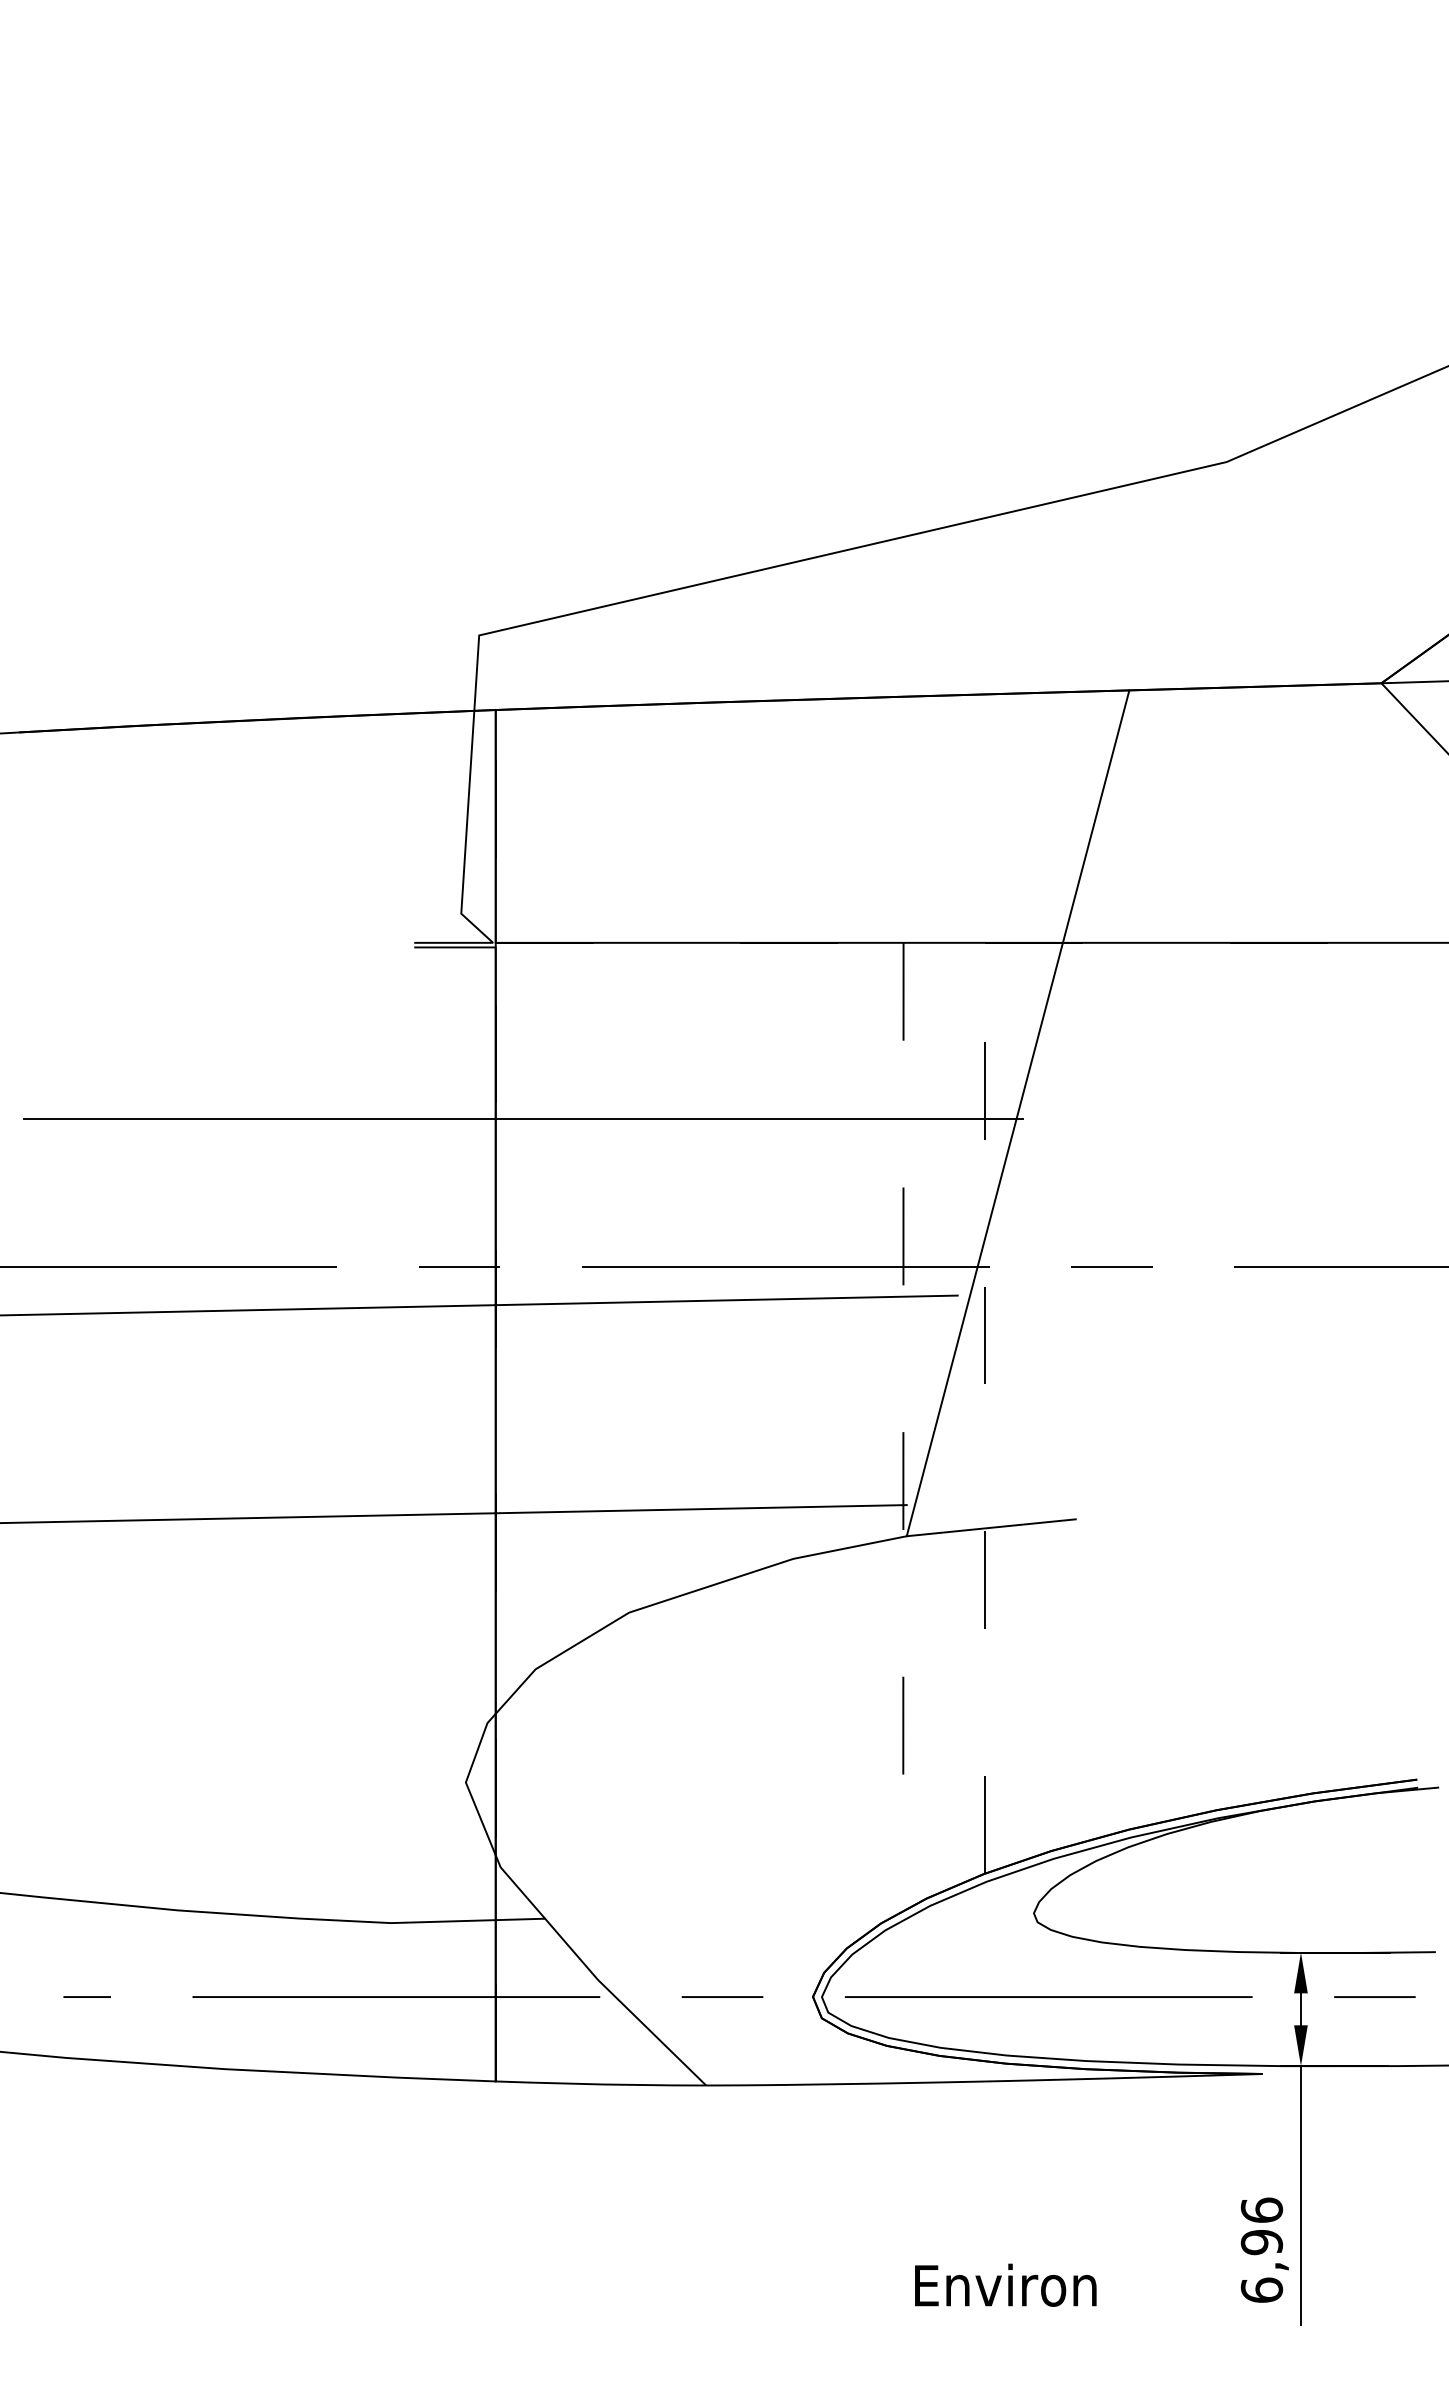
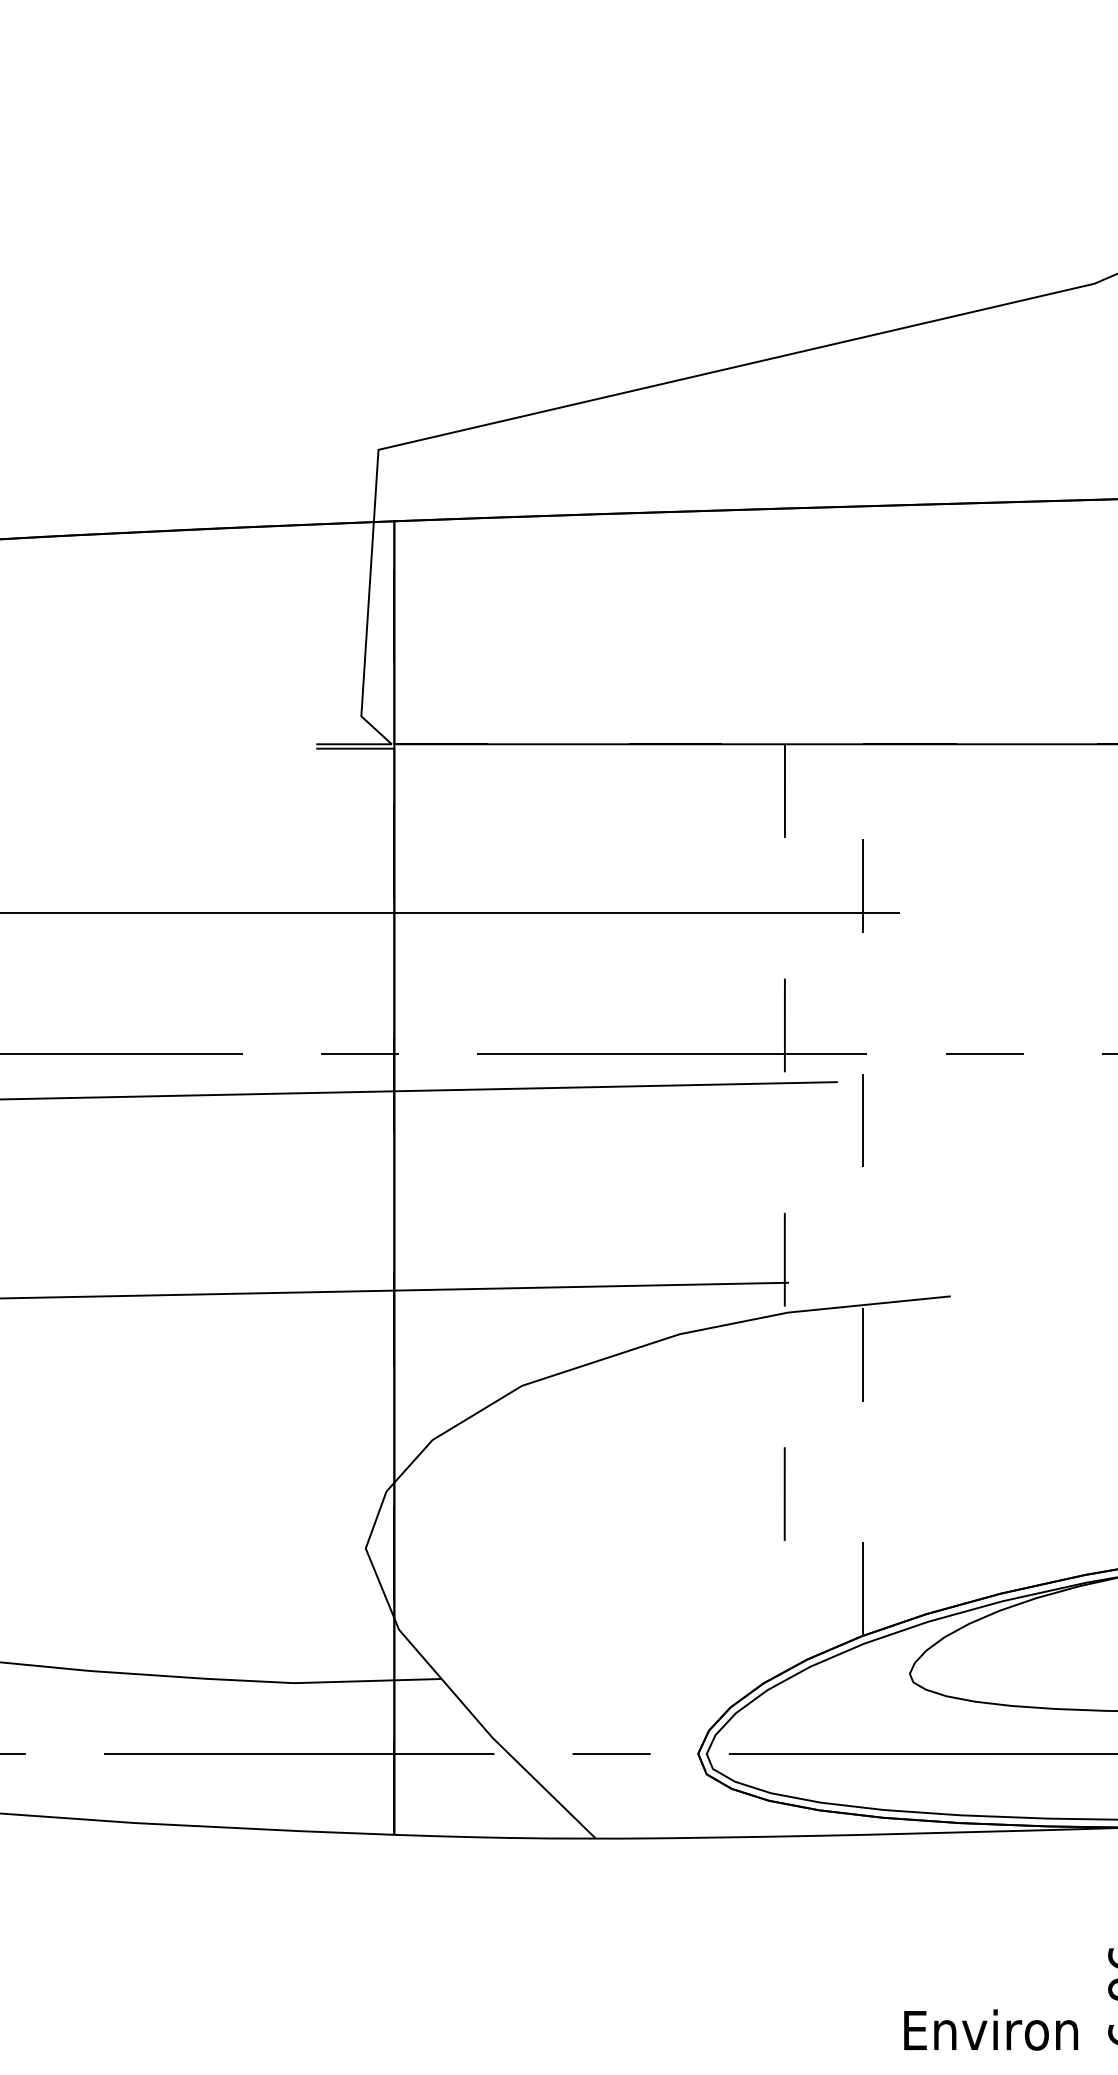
line: (1017, 1113) -> (894, 907), removed
text: (1005, 2284) -> (990, 2029), moved

